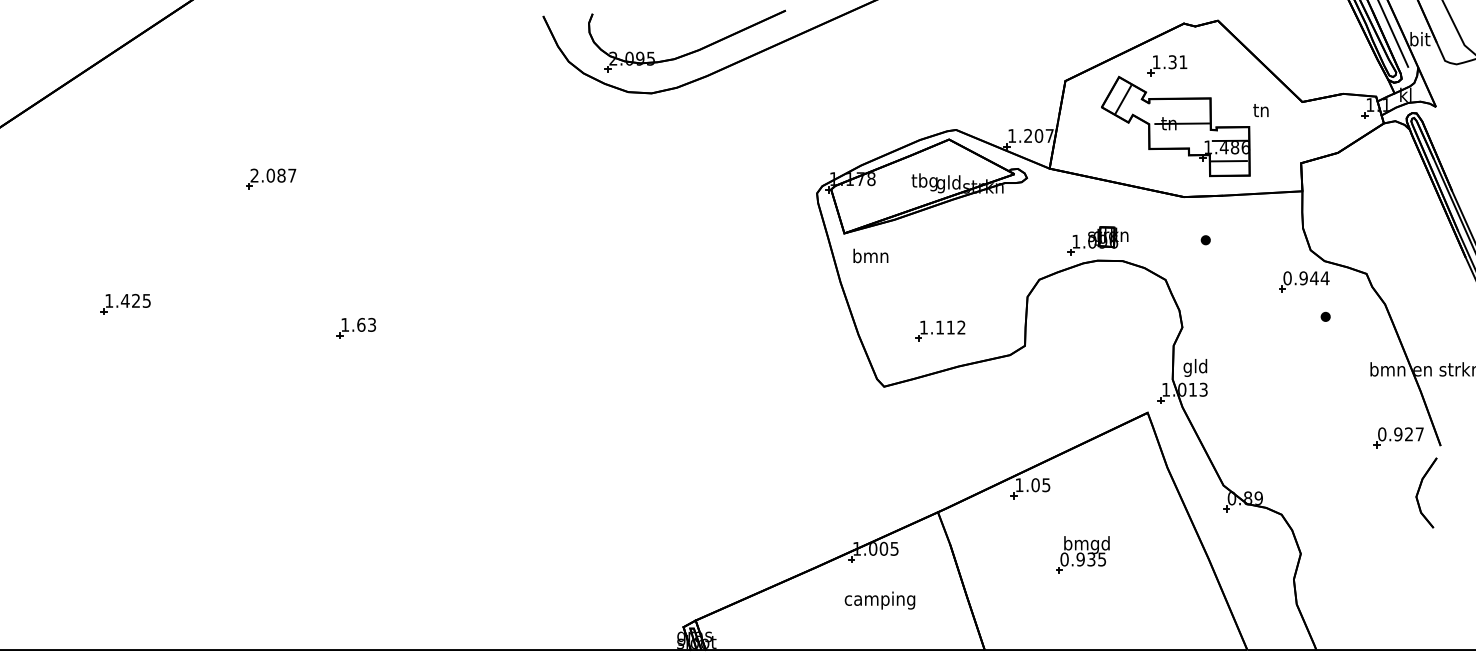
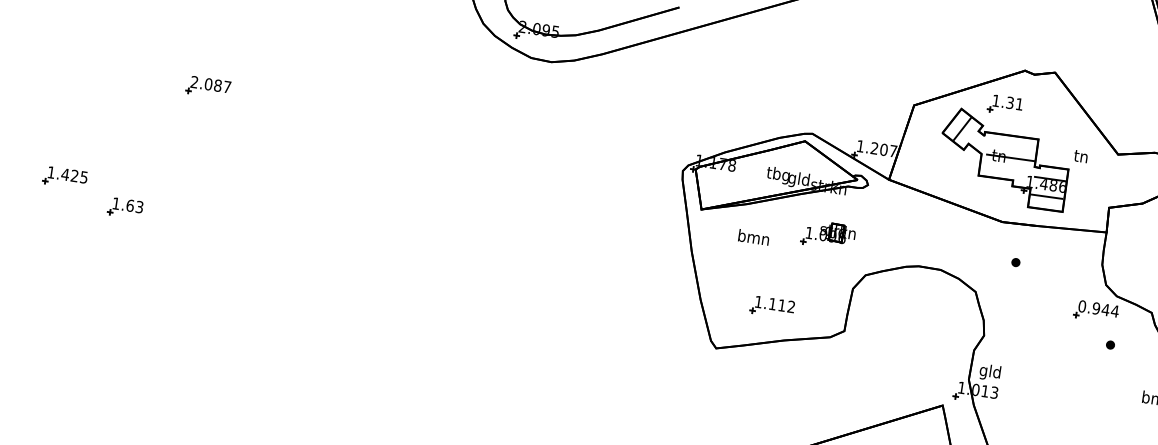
part: (1097, 240) -> (828, 234), moved
text: (870, 255) -> (753, 236), moved
part: (355, 328) -> (124, 208), moved

